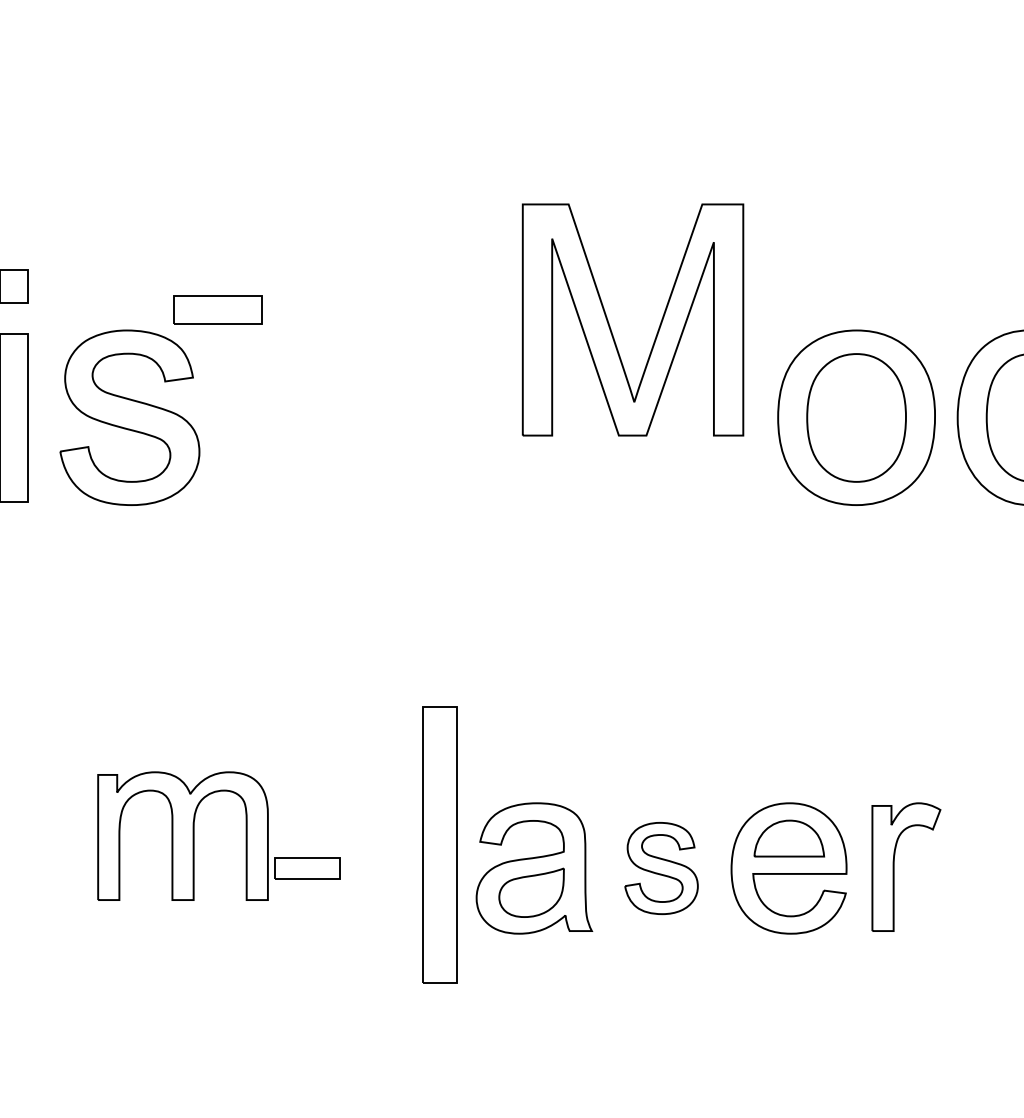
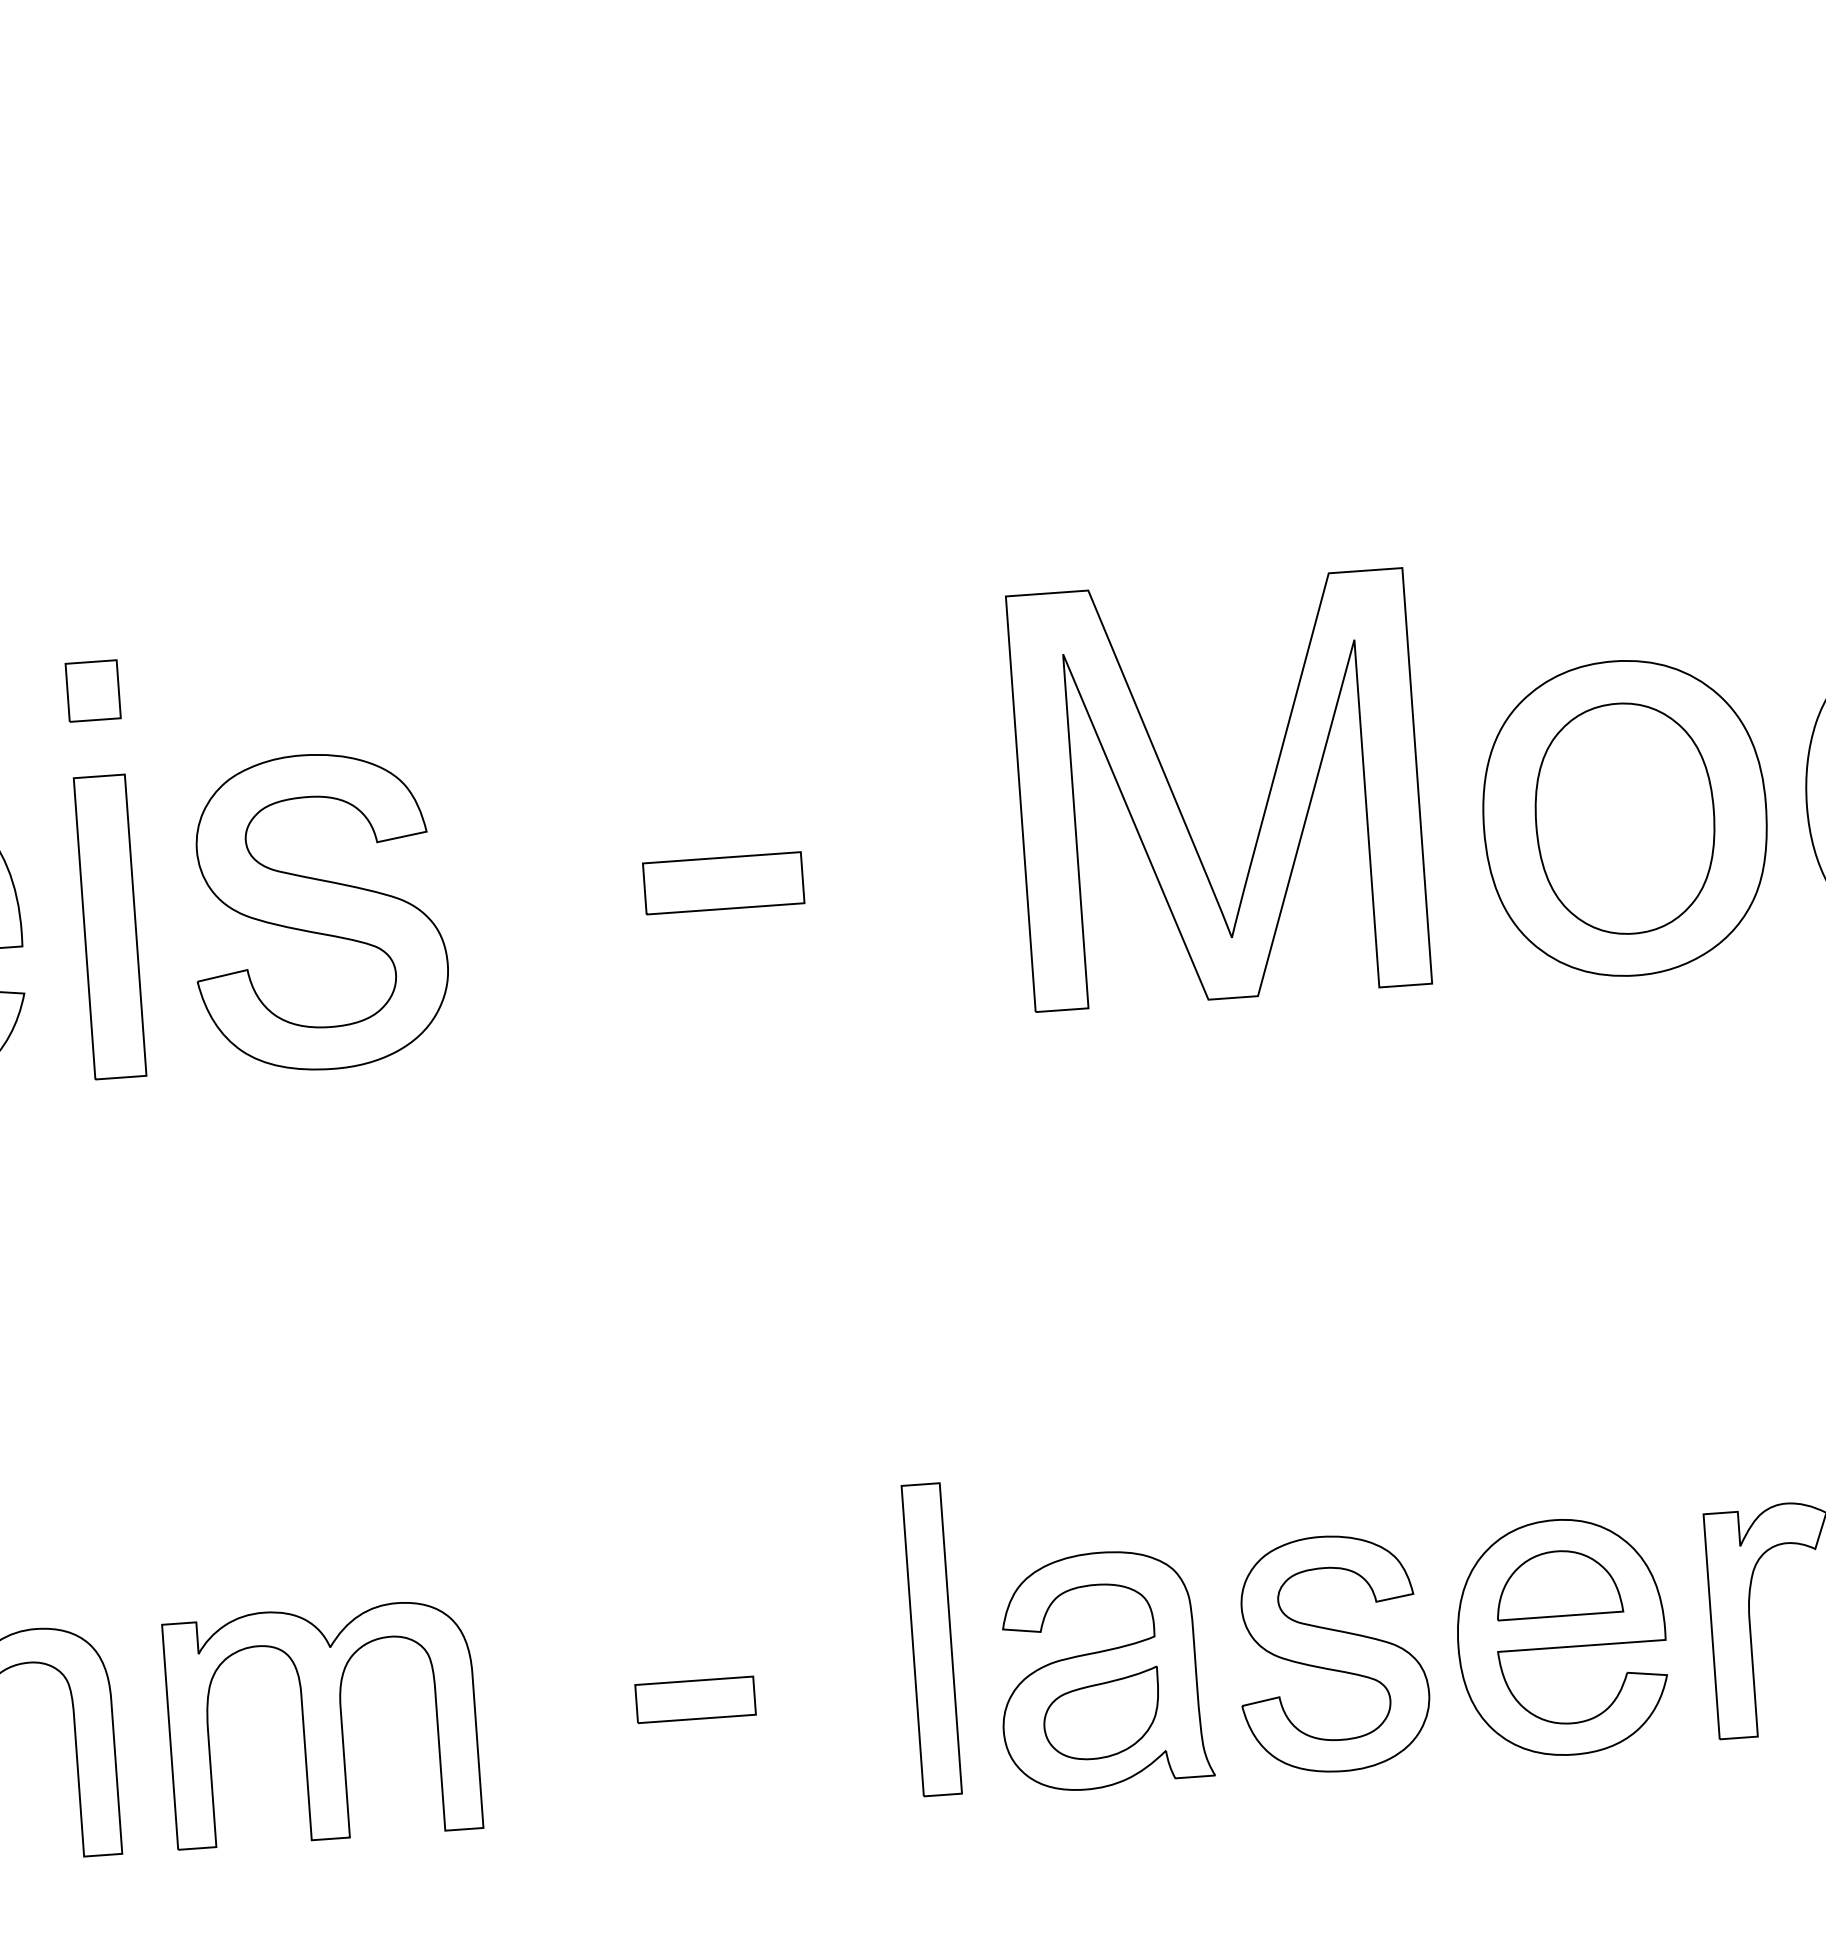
part: (217, 309) -> (722, 882), moved
part: (611, 328) -> (1181, 808), moved
part: (182, 835) -> (321, 1722), moved
part: (440, 844) -> (931, 1639), size x0.62
part: (661, 868) -> (1332, 1653), size x1.43

